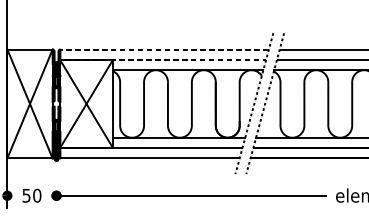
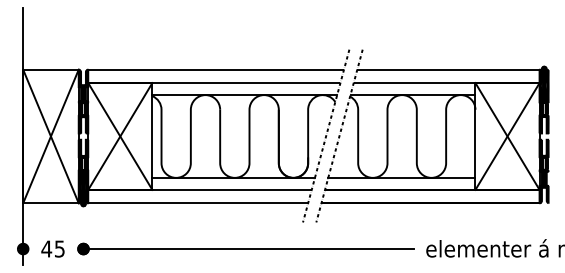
line: (60, 54) -> (88, 75), dashed -> solid
text: (31, 195) -> (52, 248), 50 -> 45

